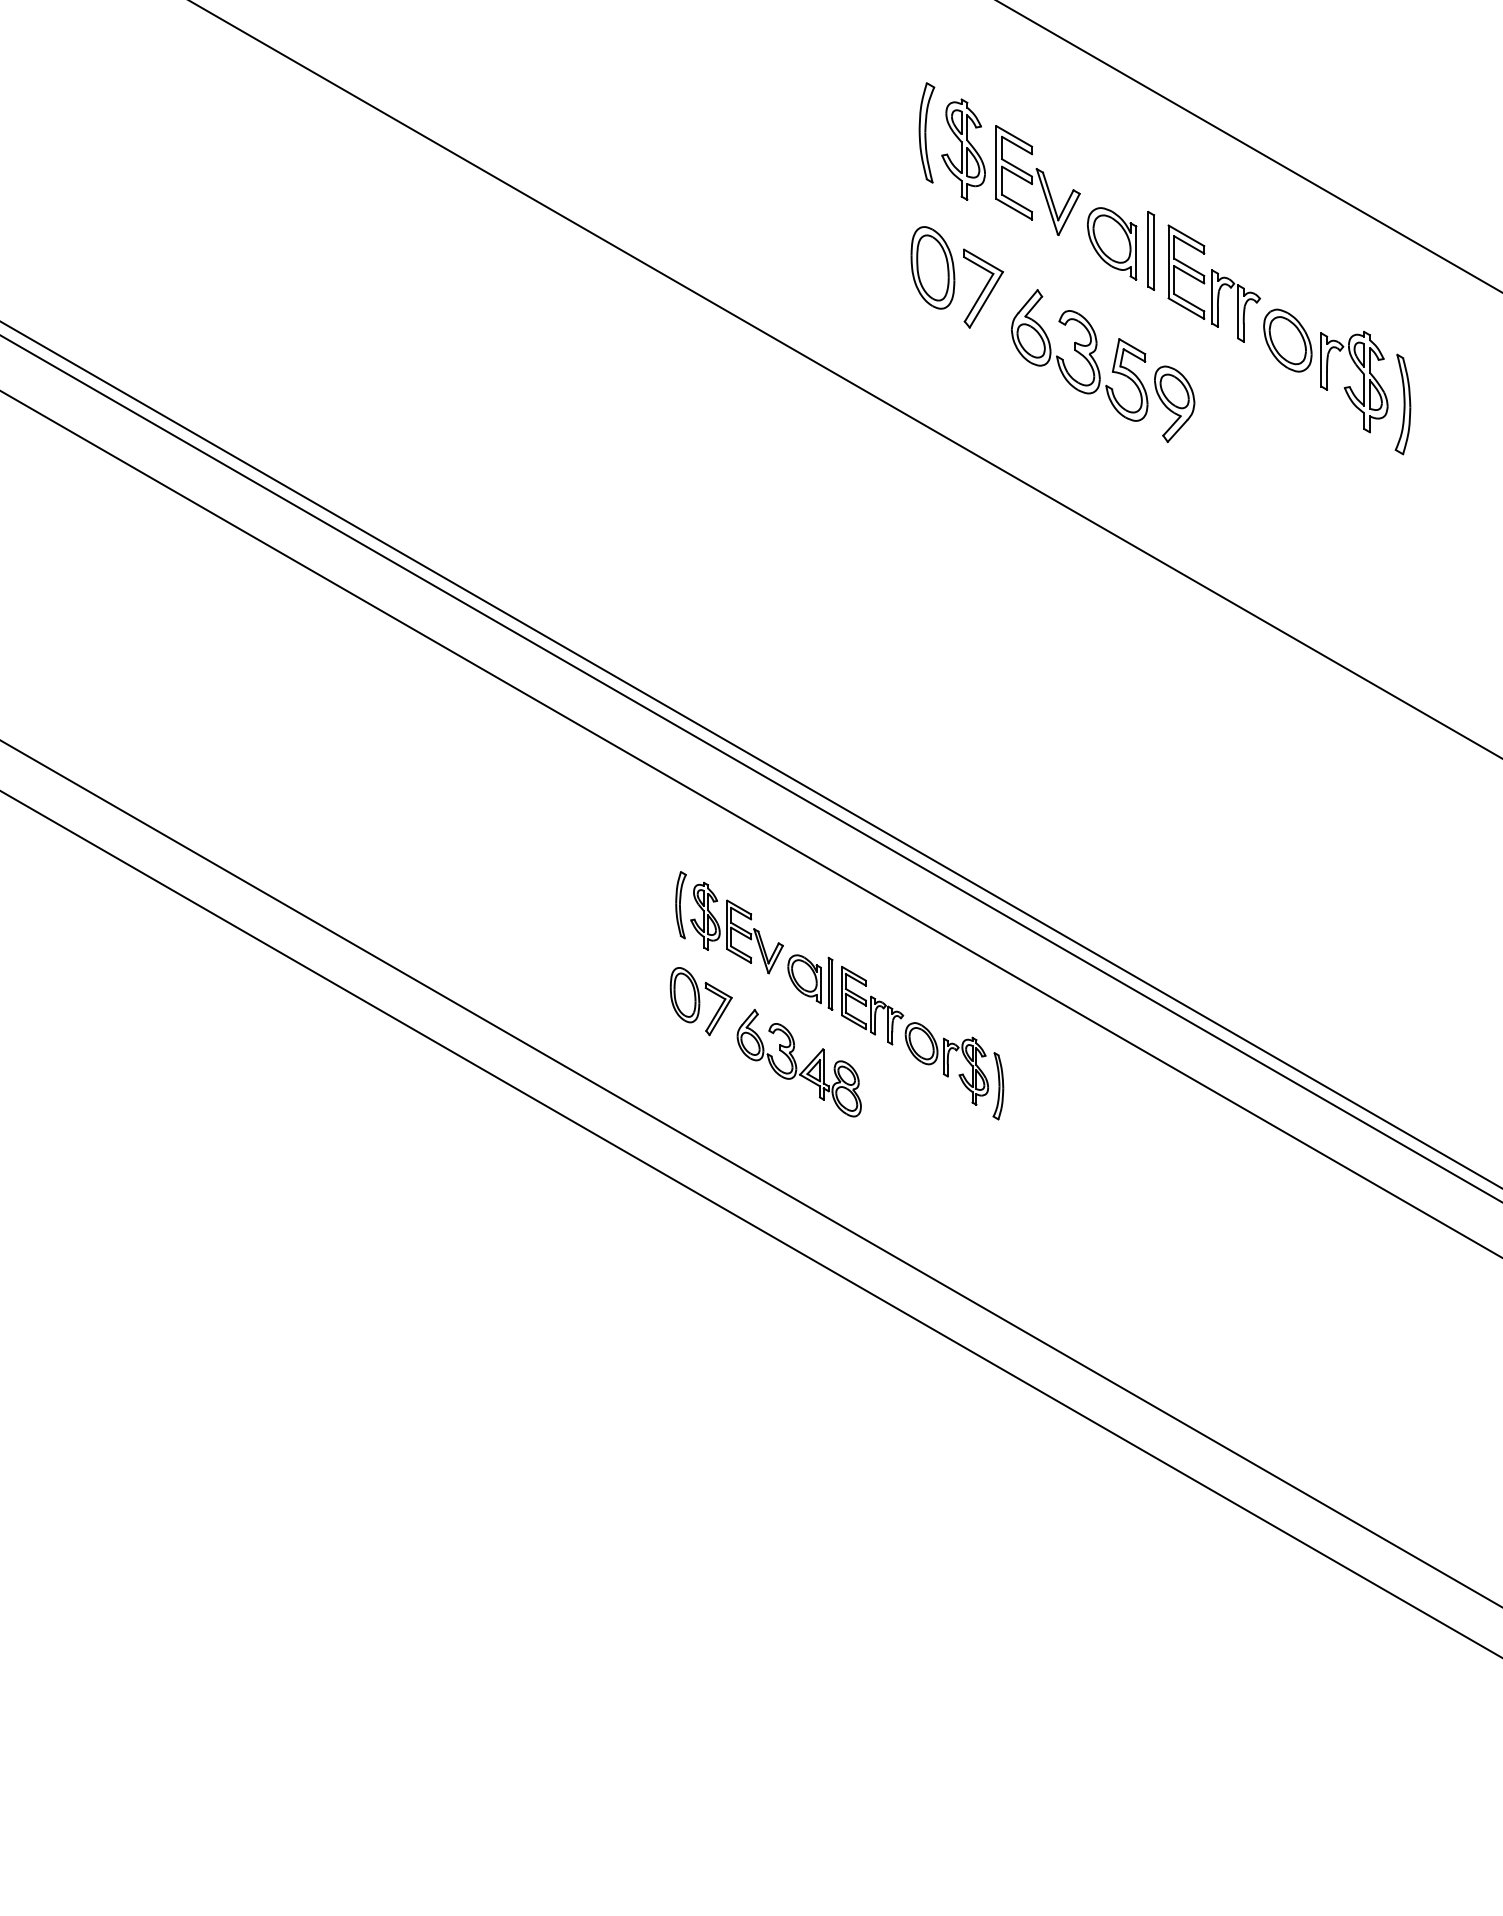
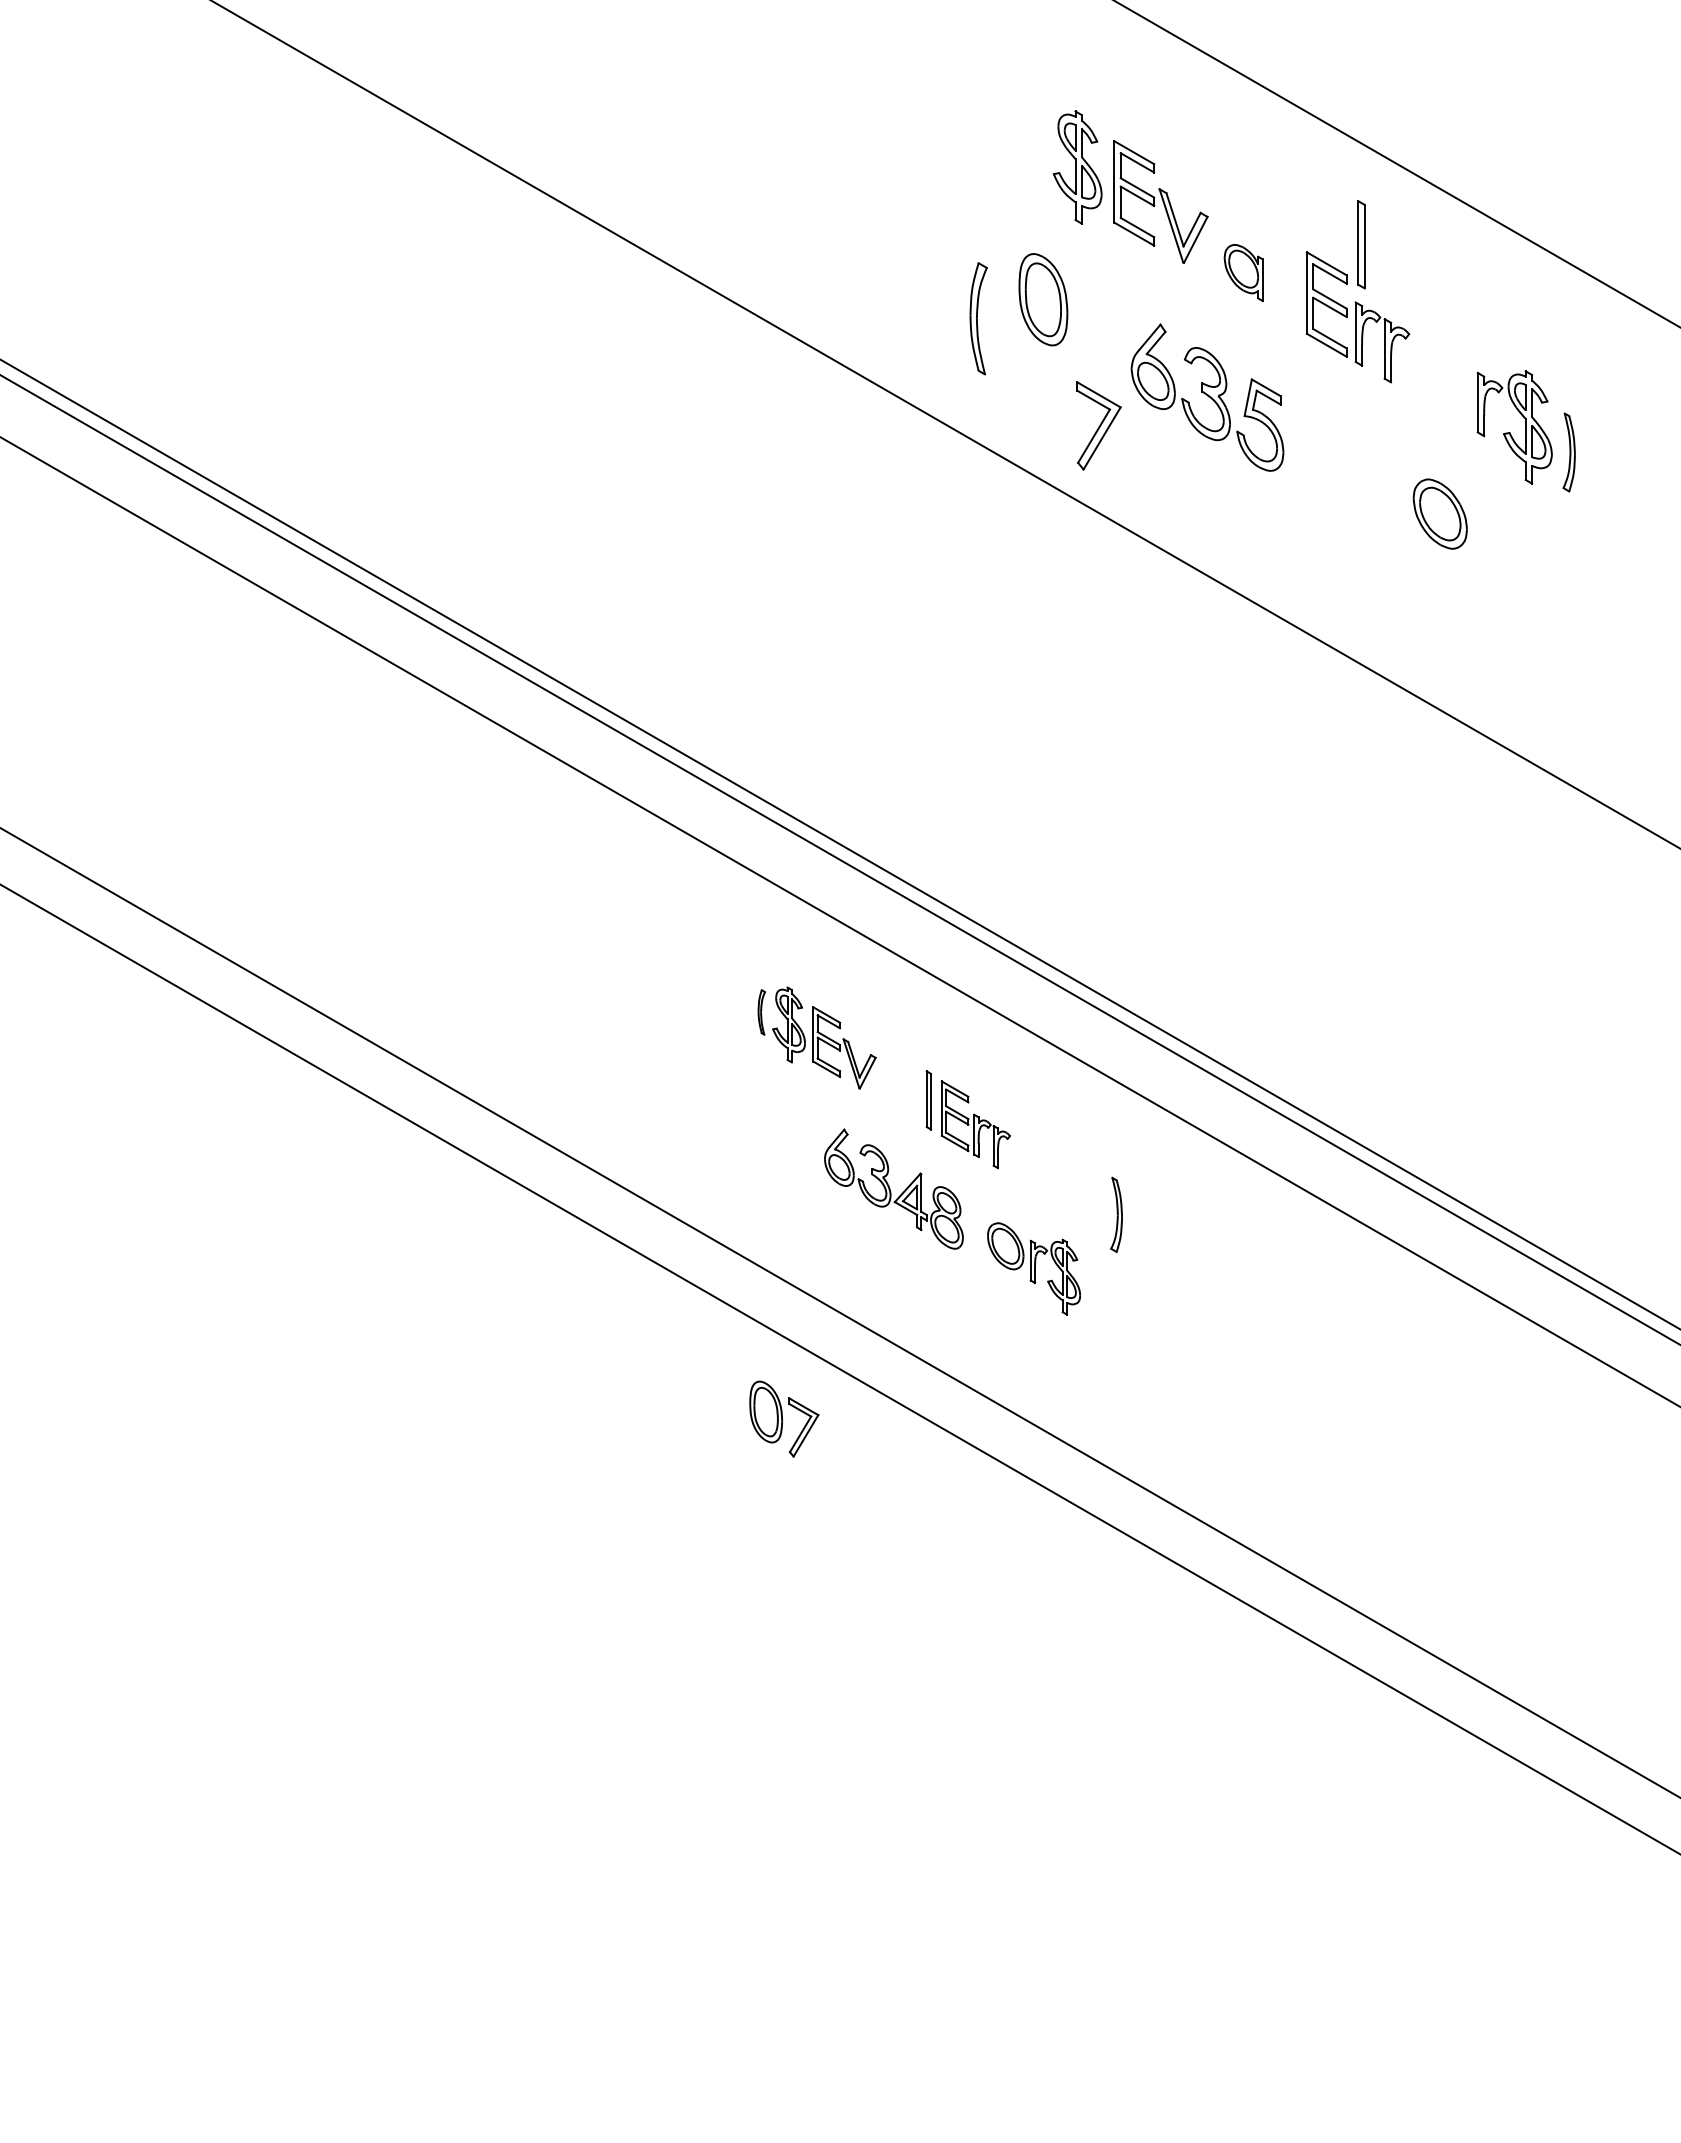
part: (926, 132) -> (978, 318), moved
part: (1111, 243) -> (1243, 272), size x0.7
part: (1151, 250) -> (1361, 244), moved
part: (983, 288) -> (1098, 425), moved
part: (1287, 340) -> (1439, 513), moved
part: (1174, 404) -> (1313, 452), removed
part: (1403, 404) -> (1569, 452), size x0.7
part: (680, 905) -> (761, 1012), size x0.6
part: (804, 978) -> (899, 1094), removed
part: (701, 1000) -> (784, 1418), moved
part: (947, 1063) -> (1034, 1268), moved

